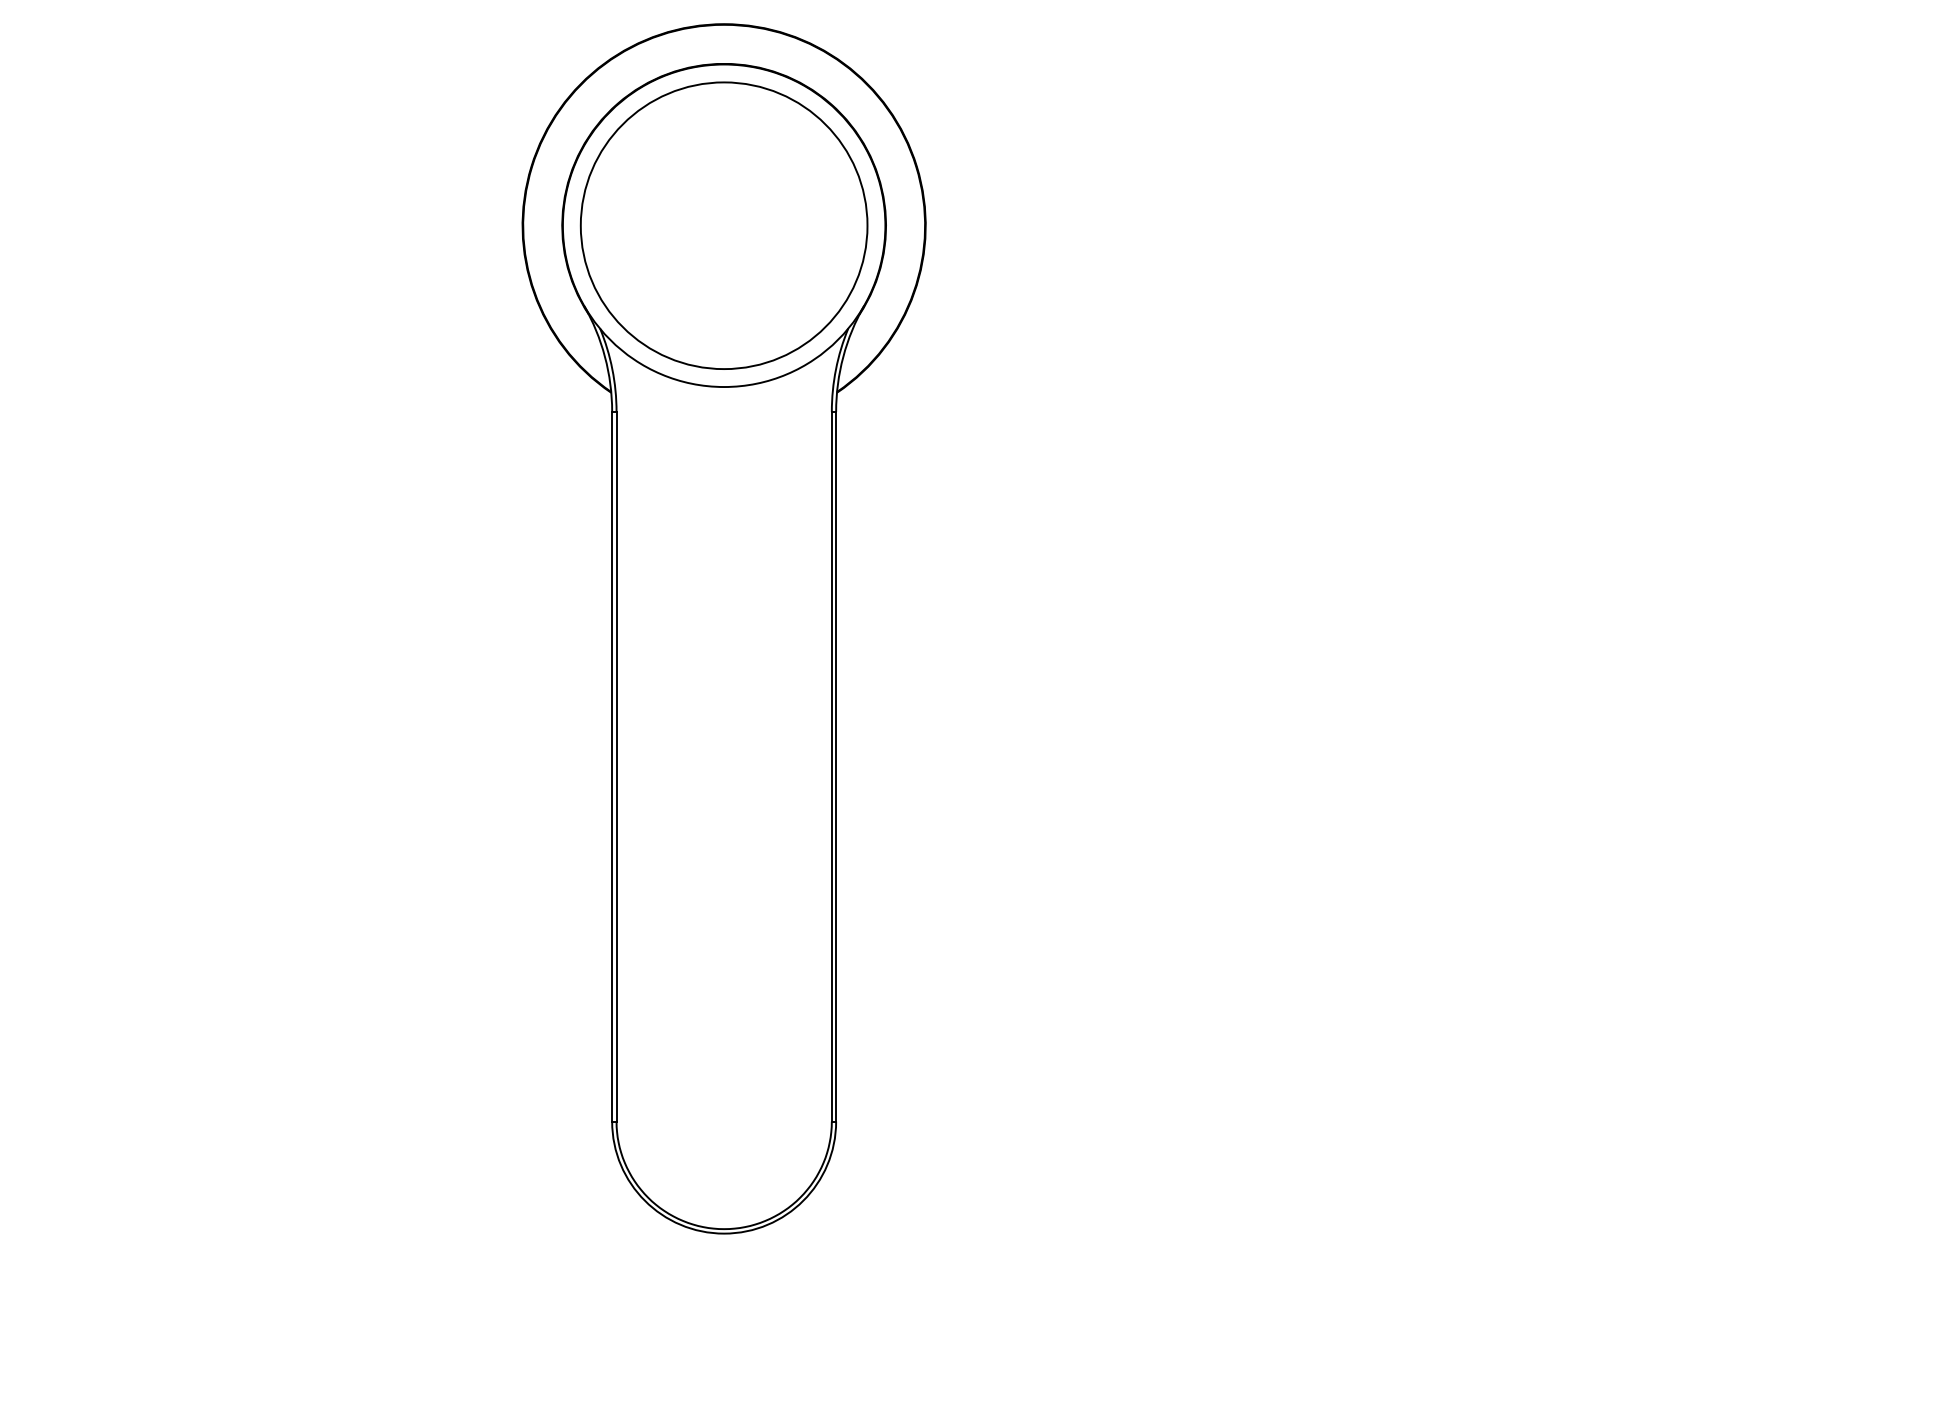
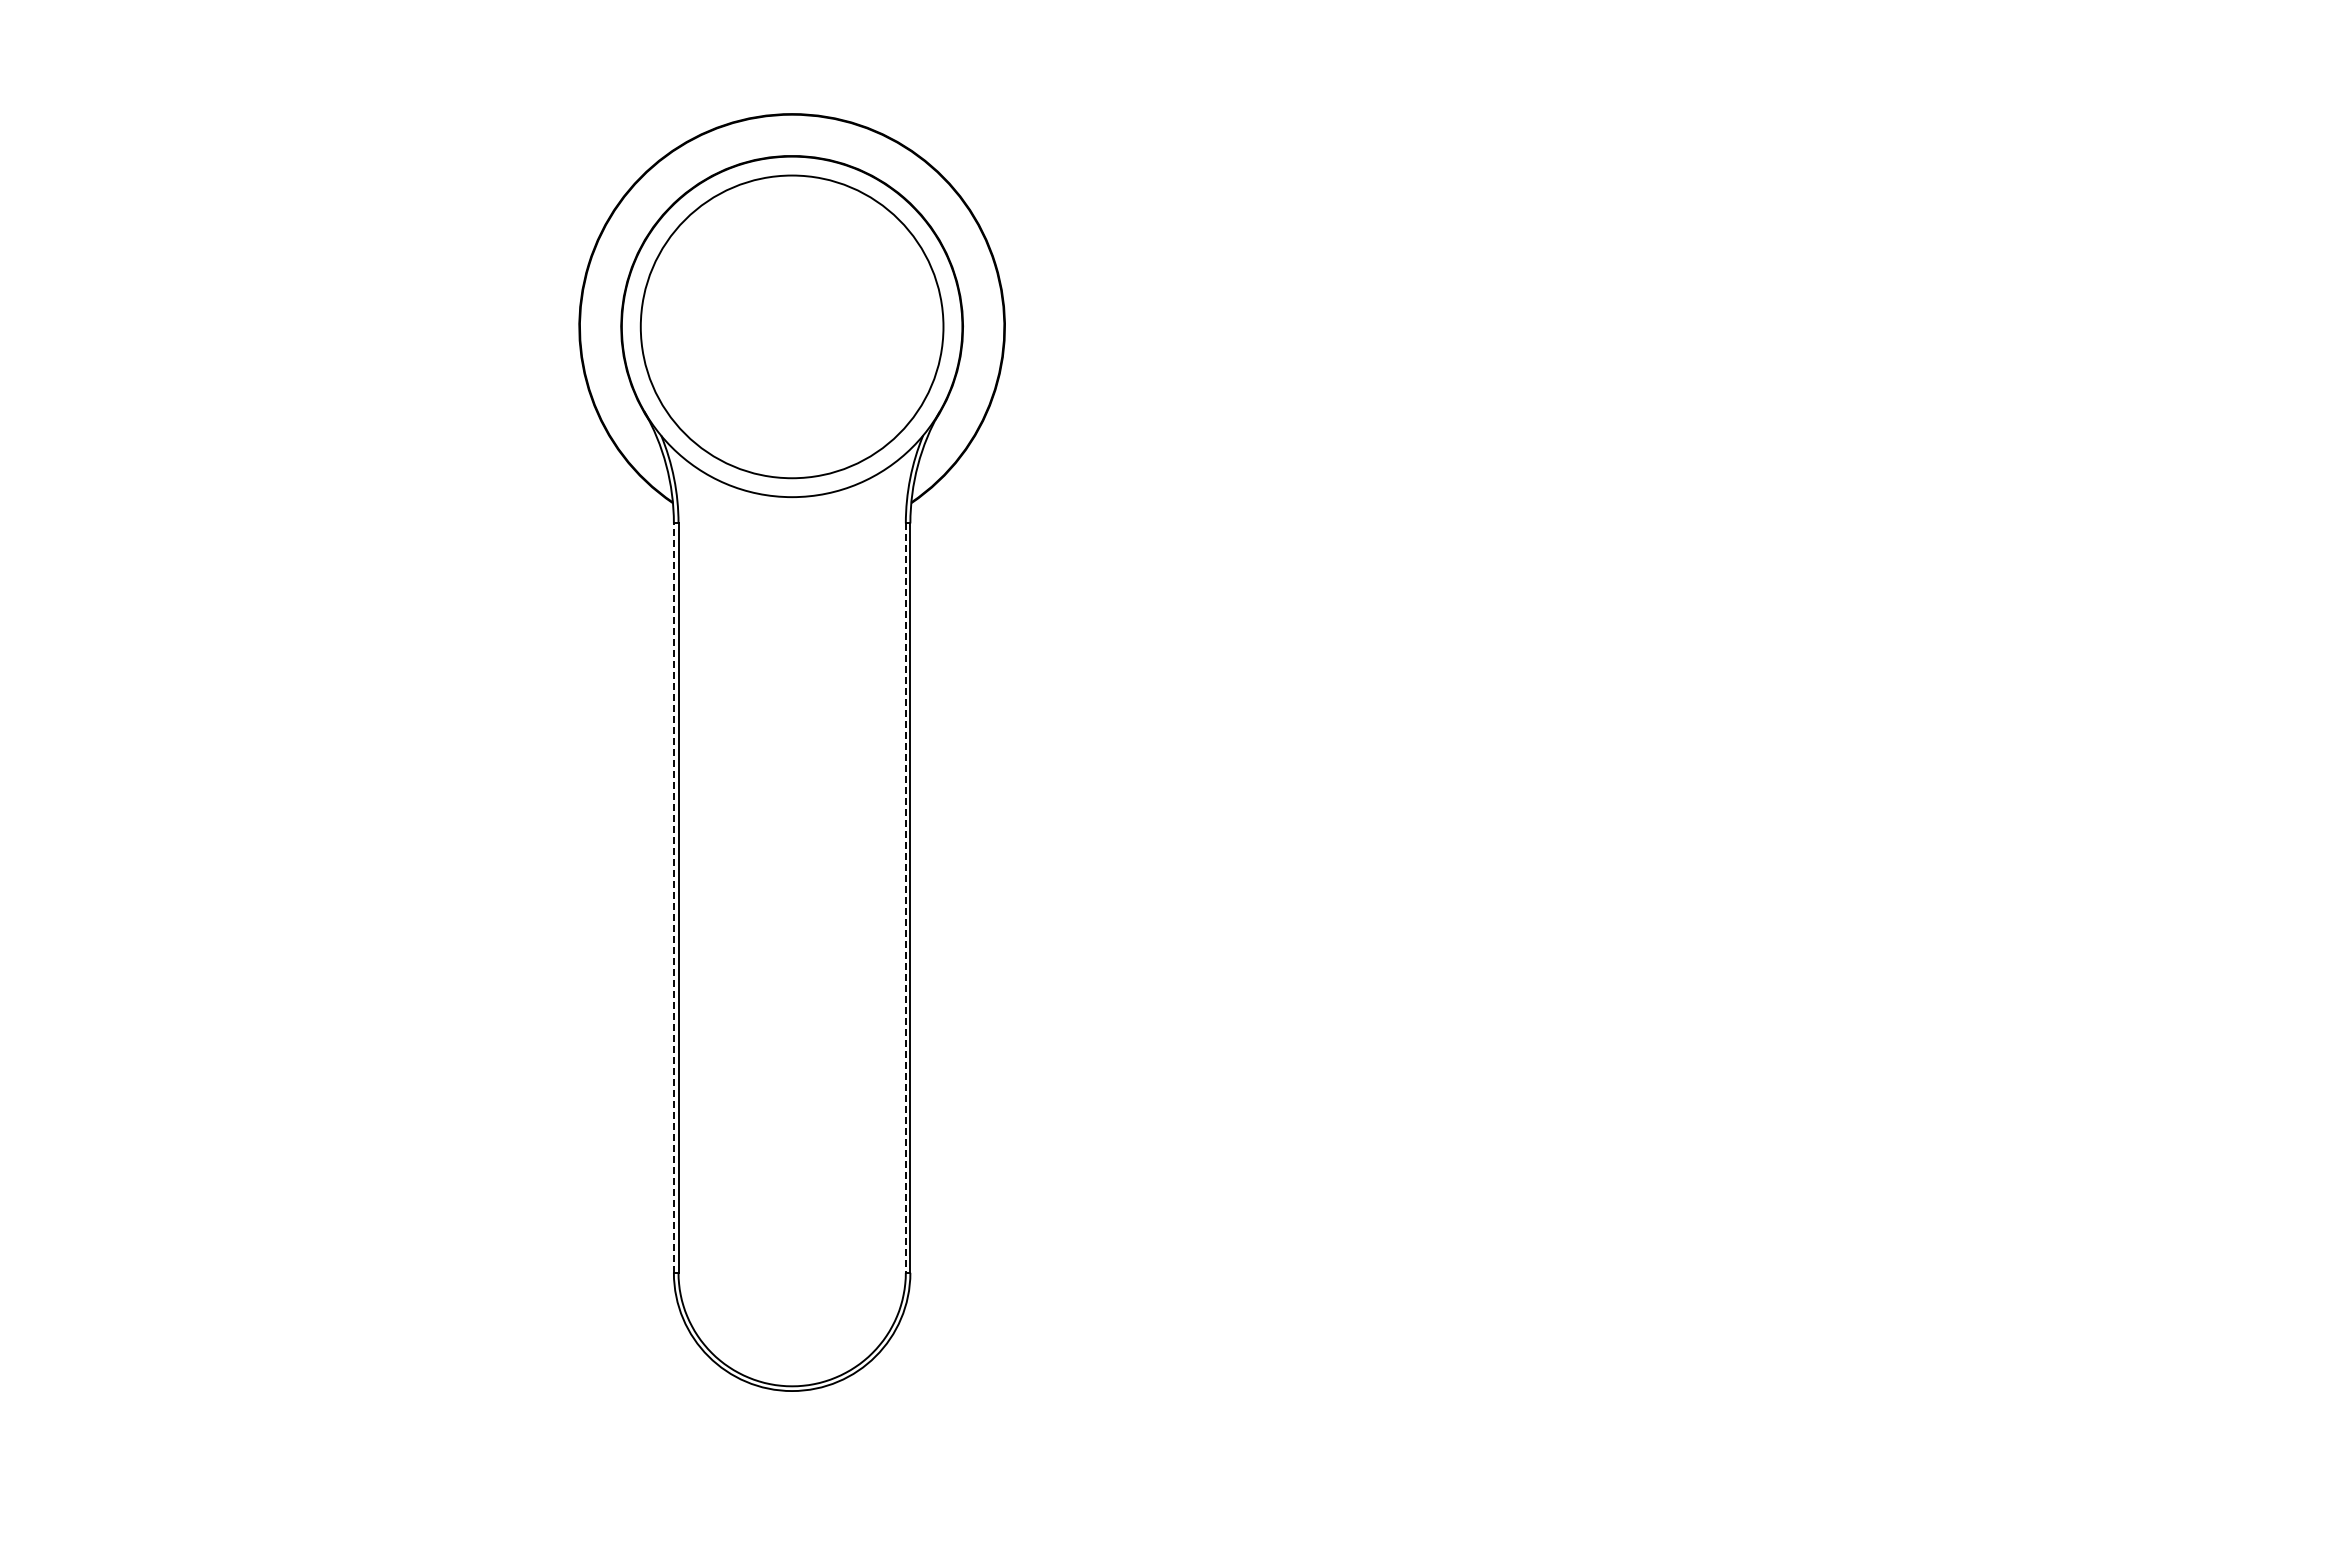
line: (611, 767) -> (673, 898), solid -> dashed
line: (831, 767) -> (905, 898), solid -> dashed

